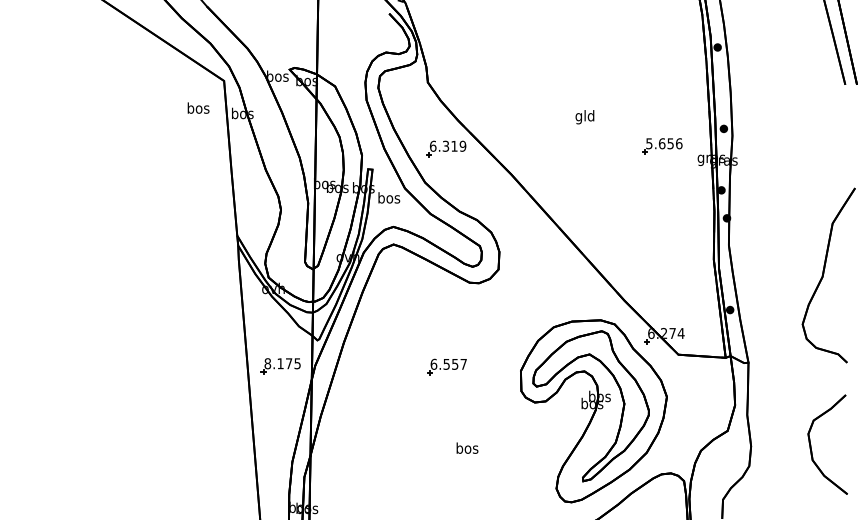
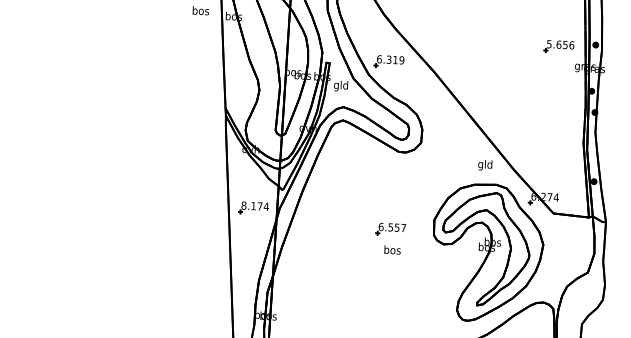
text: (584, 117) -> (484, 165), moved
part: (662, 146) -> (559, 46), moved
part: (446, 148) -> (389, 61), moved
text: (389, 199) -> (341, 86), bos -> gld
text: (297, 363) -> (266, 206), 8.175 -> 8.174
part: (446, 366) -> (390, 229), moved
text: (467, 447) -> (392, 249), moved

